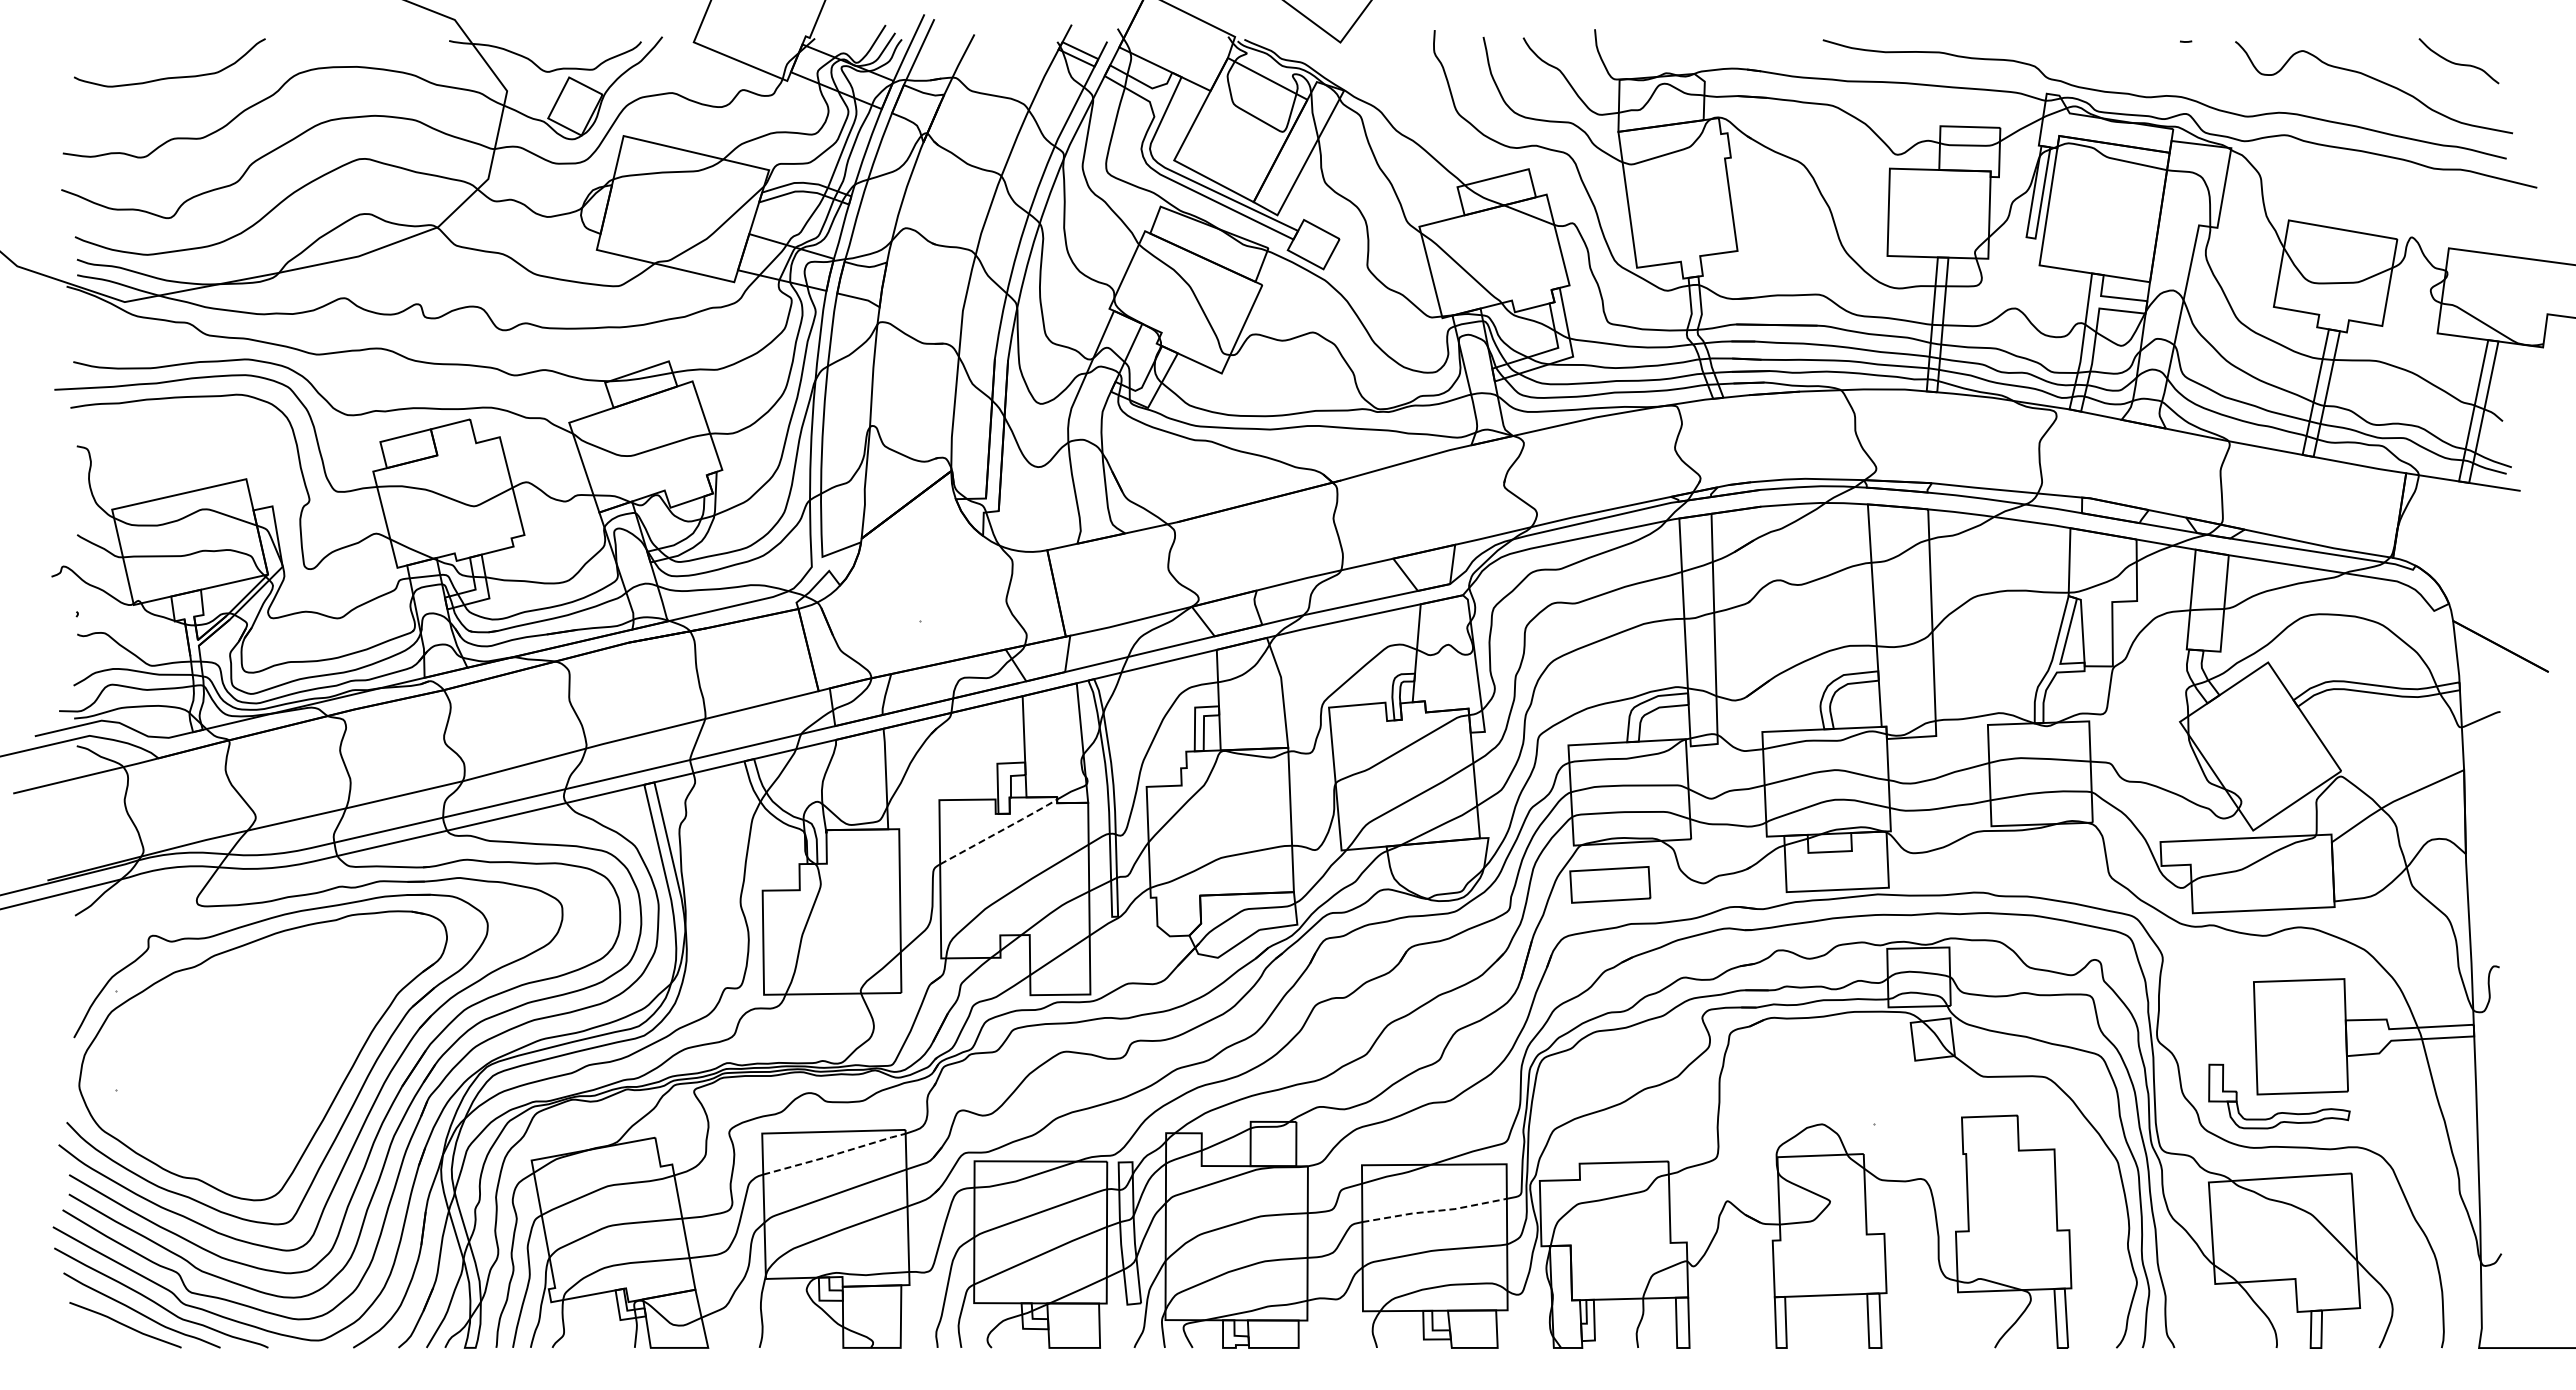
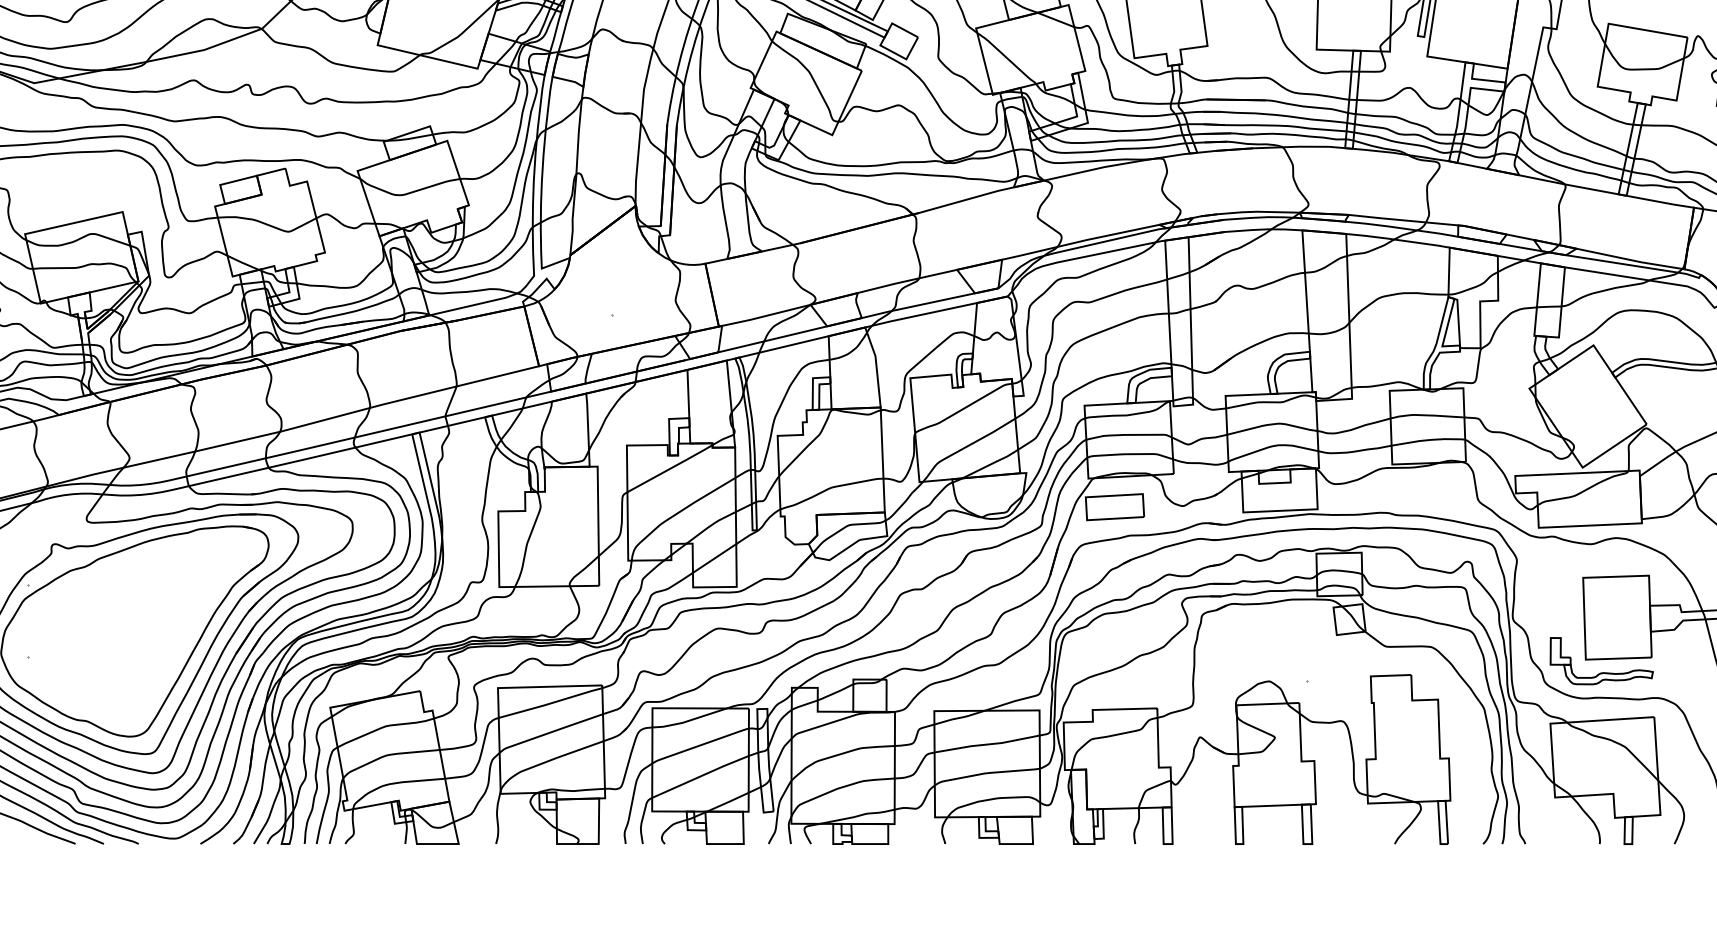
line: (1000, 831) -> (671, 468), dashed -> solid
line: (835, 1154) -> (551, 703), dashed -> solid
line: (1435, 1211) -> (987, 744), dashed -> solid

